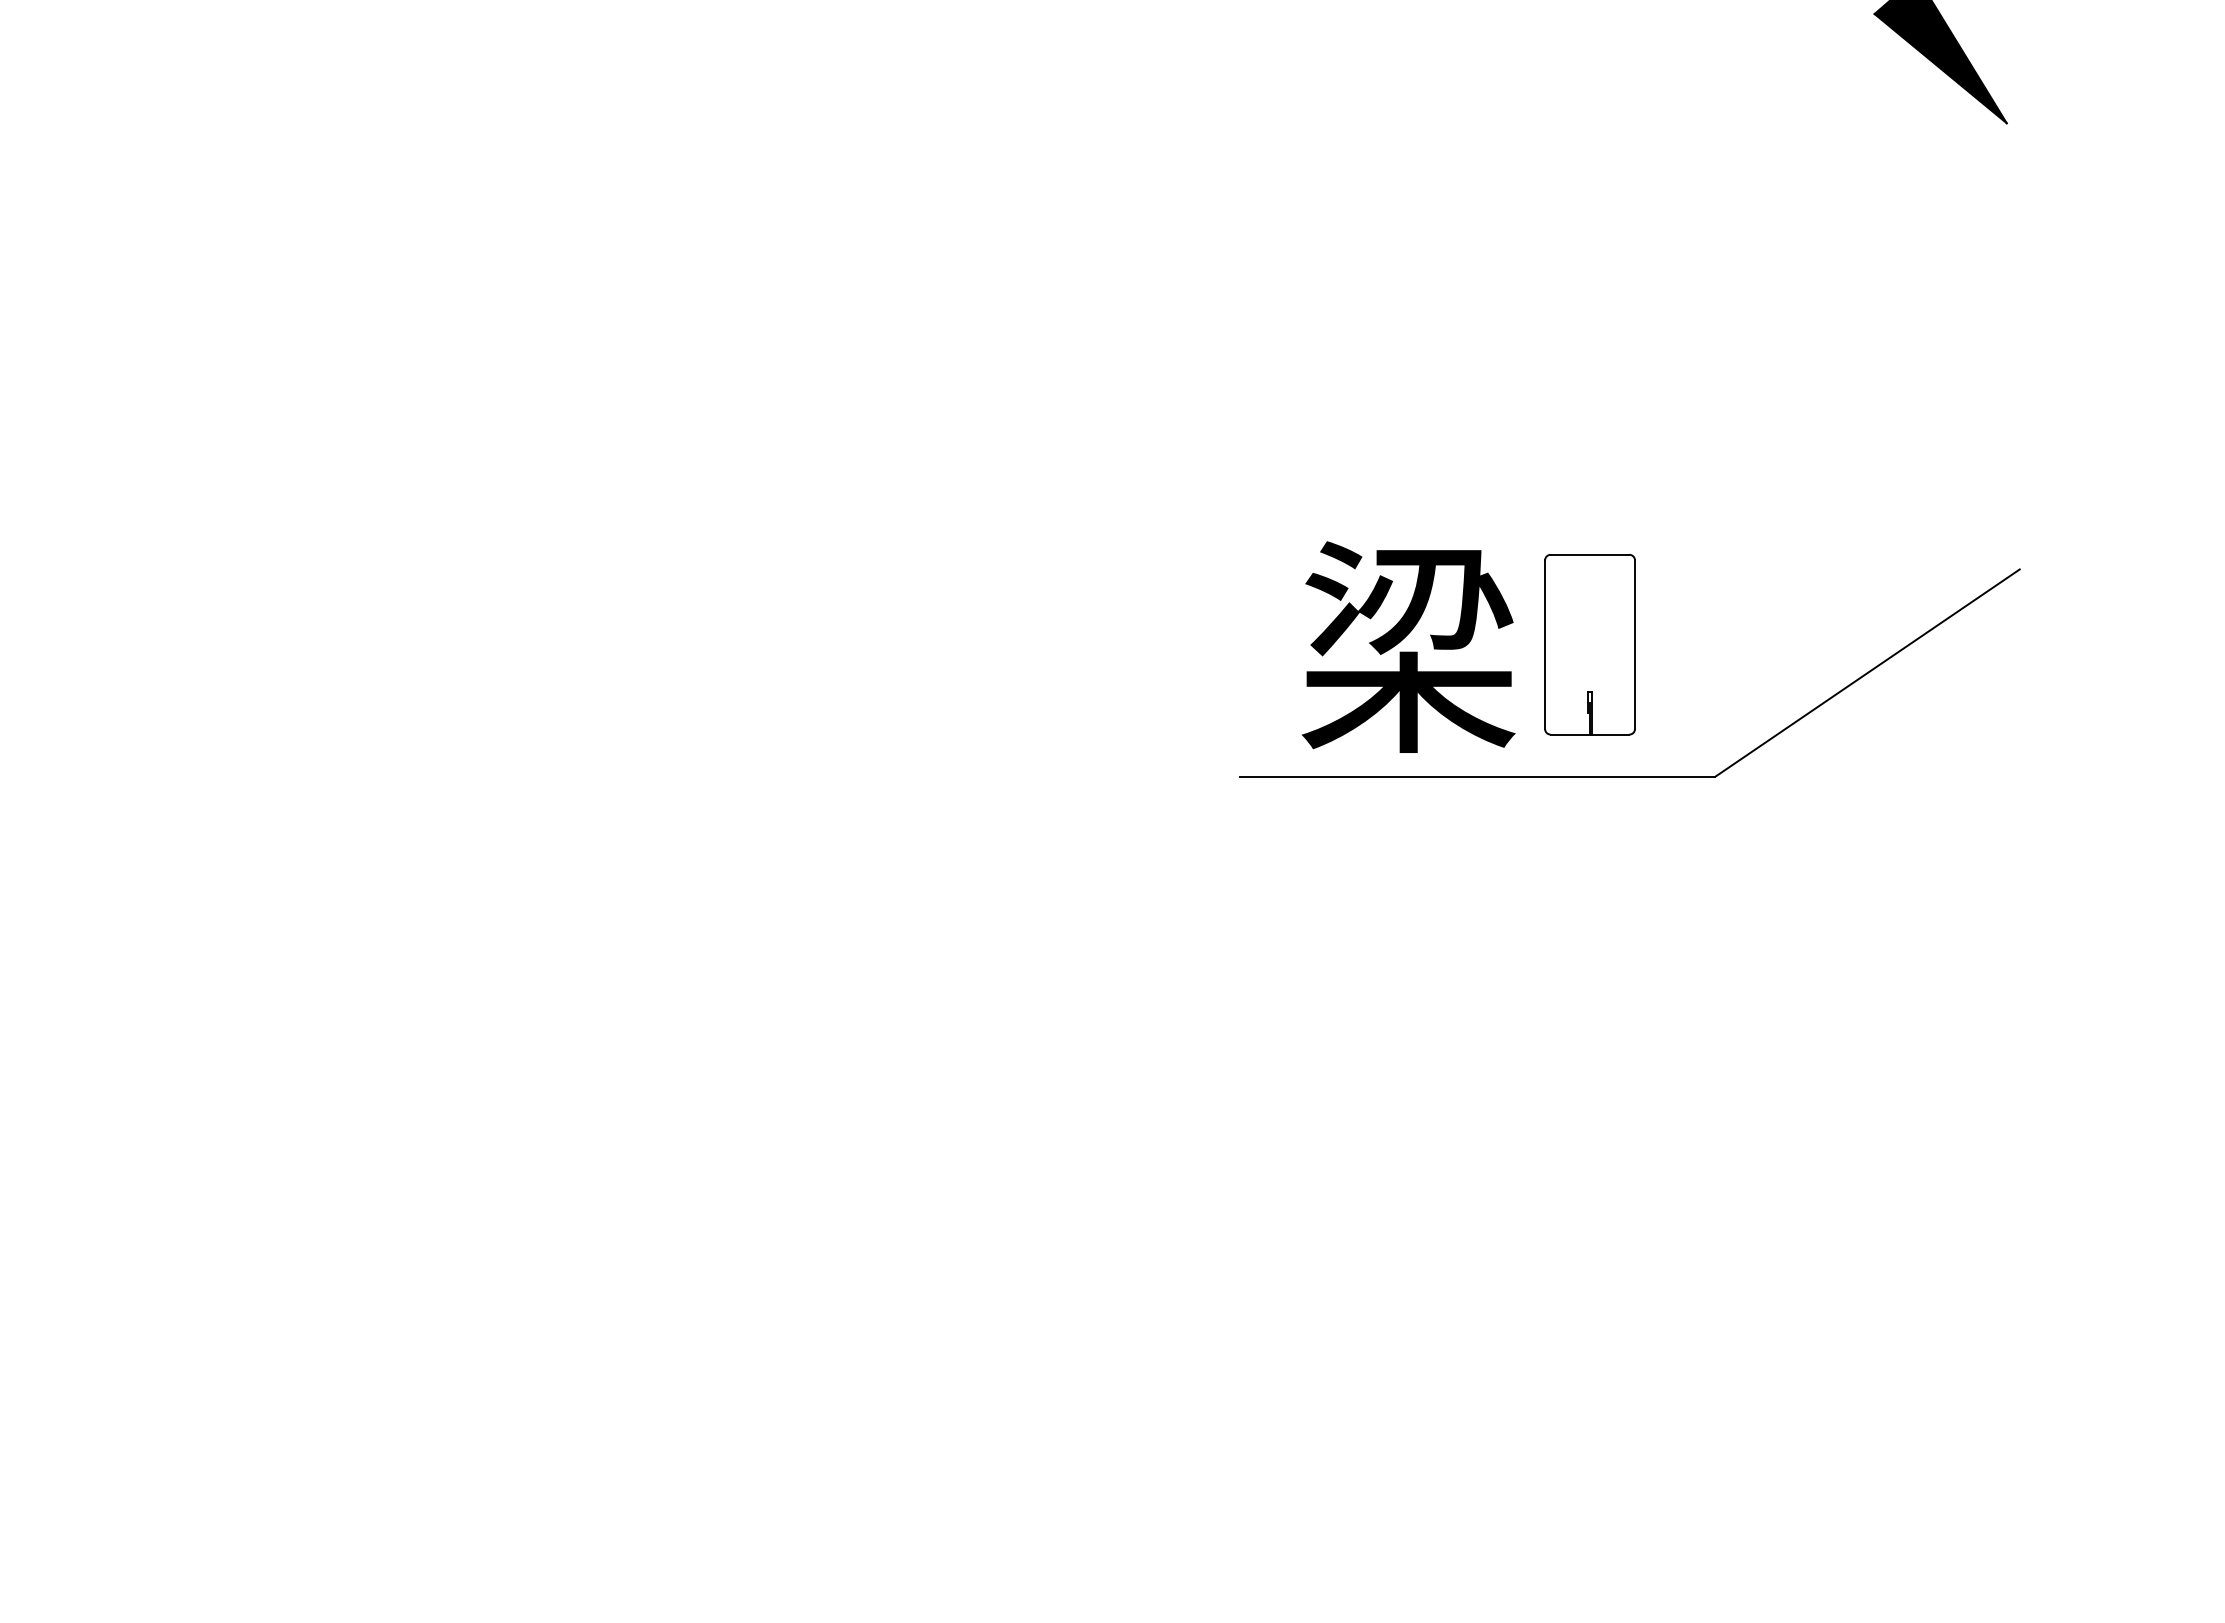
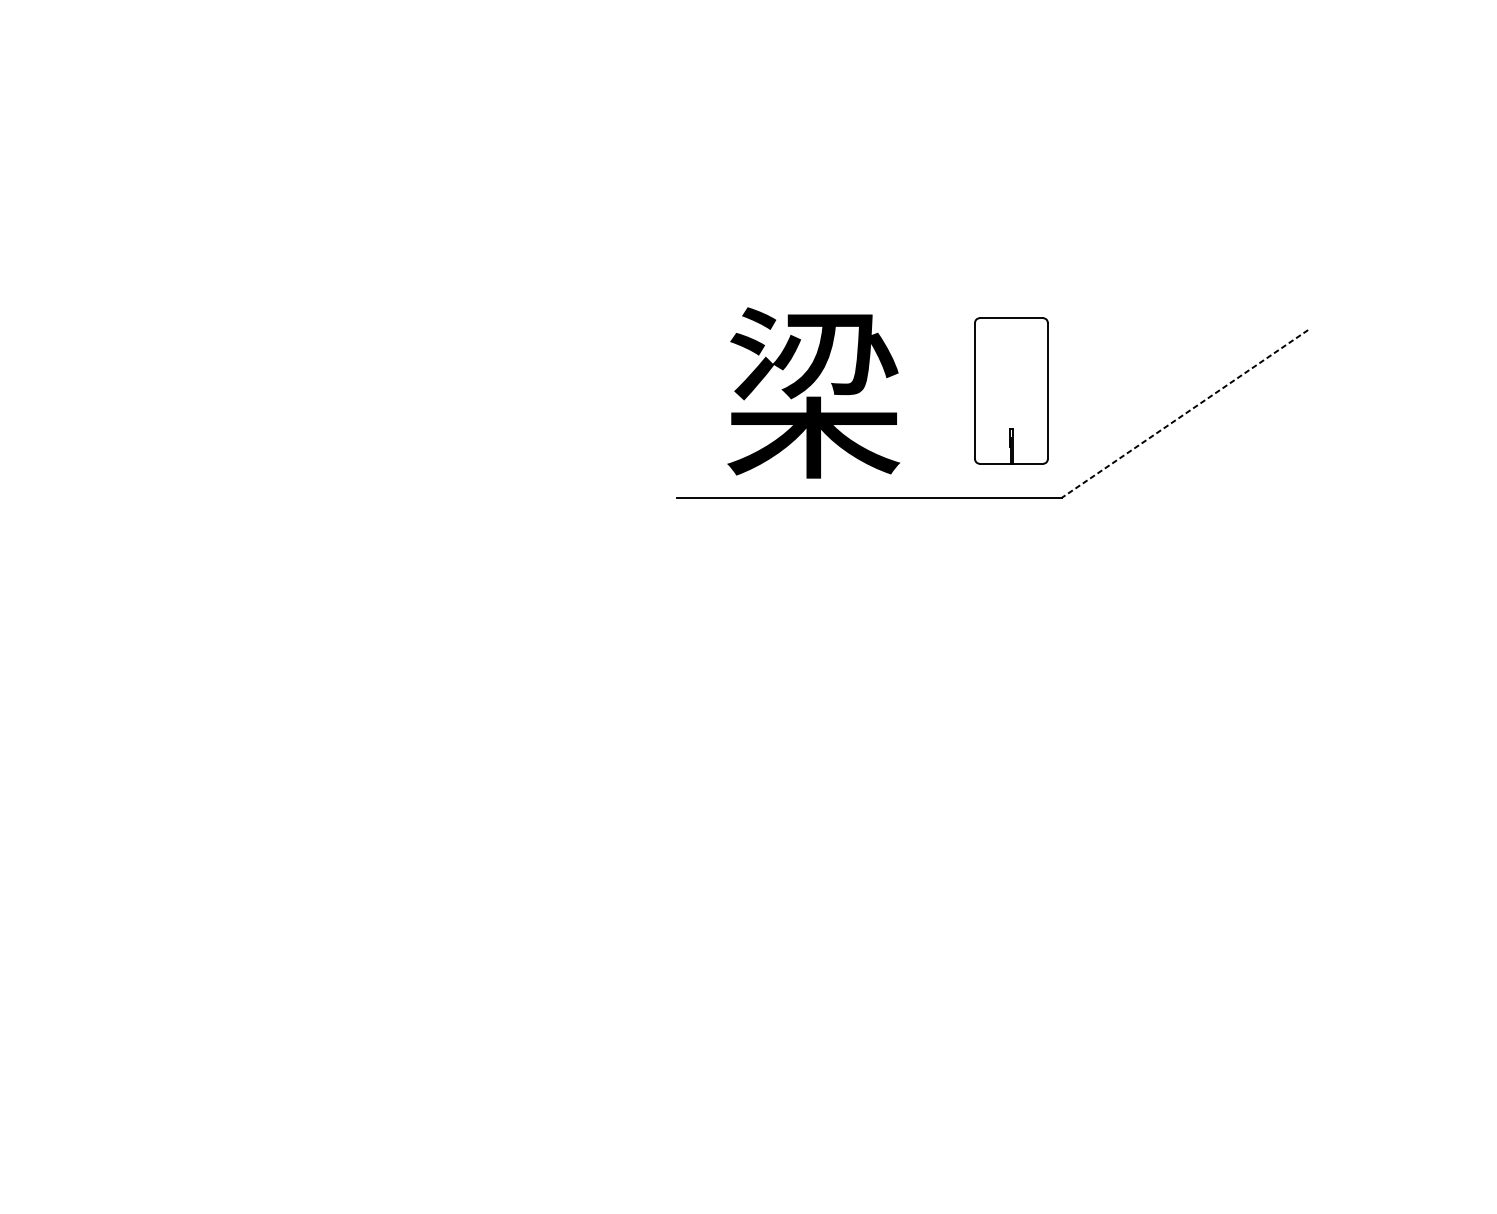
part: (1589, 644) -> (1011, 390), moved
line: (1867, 673) -> (1184, 414), solid -> dashed

